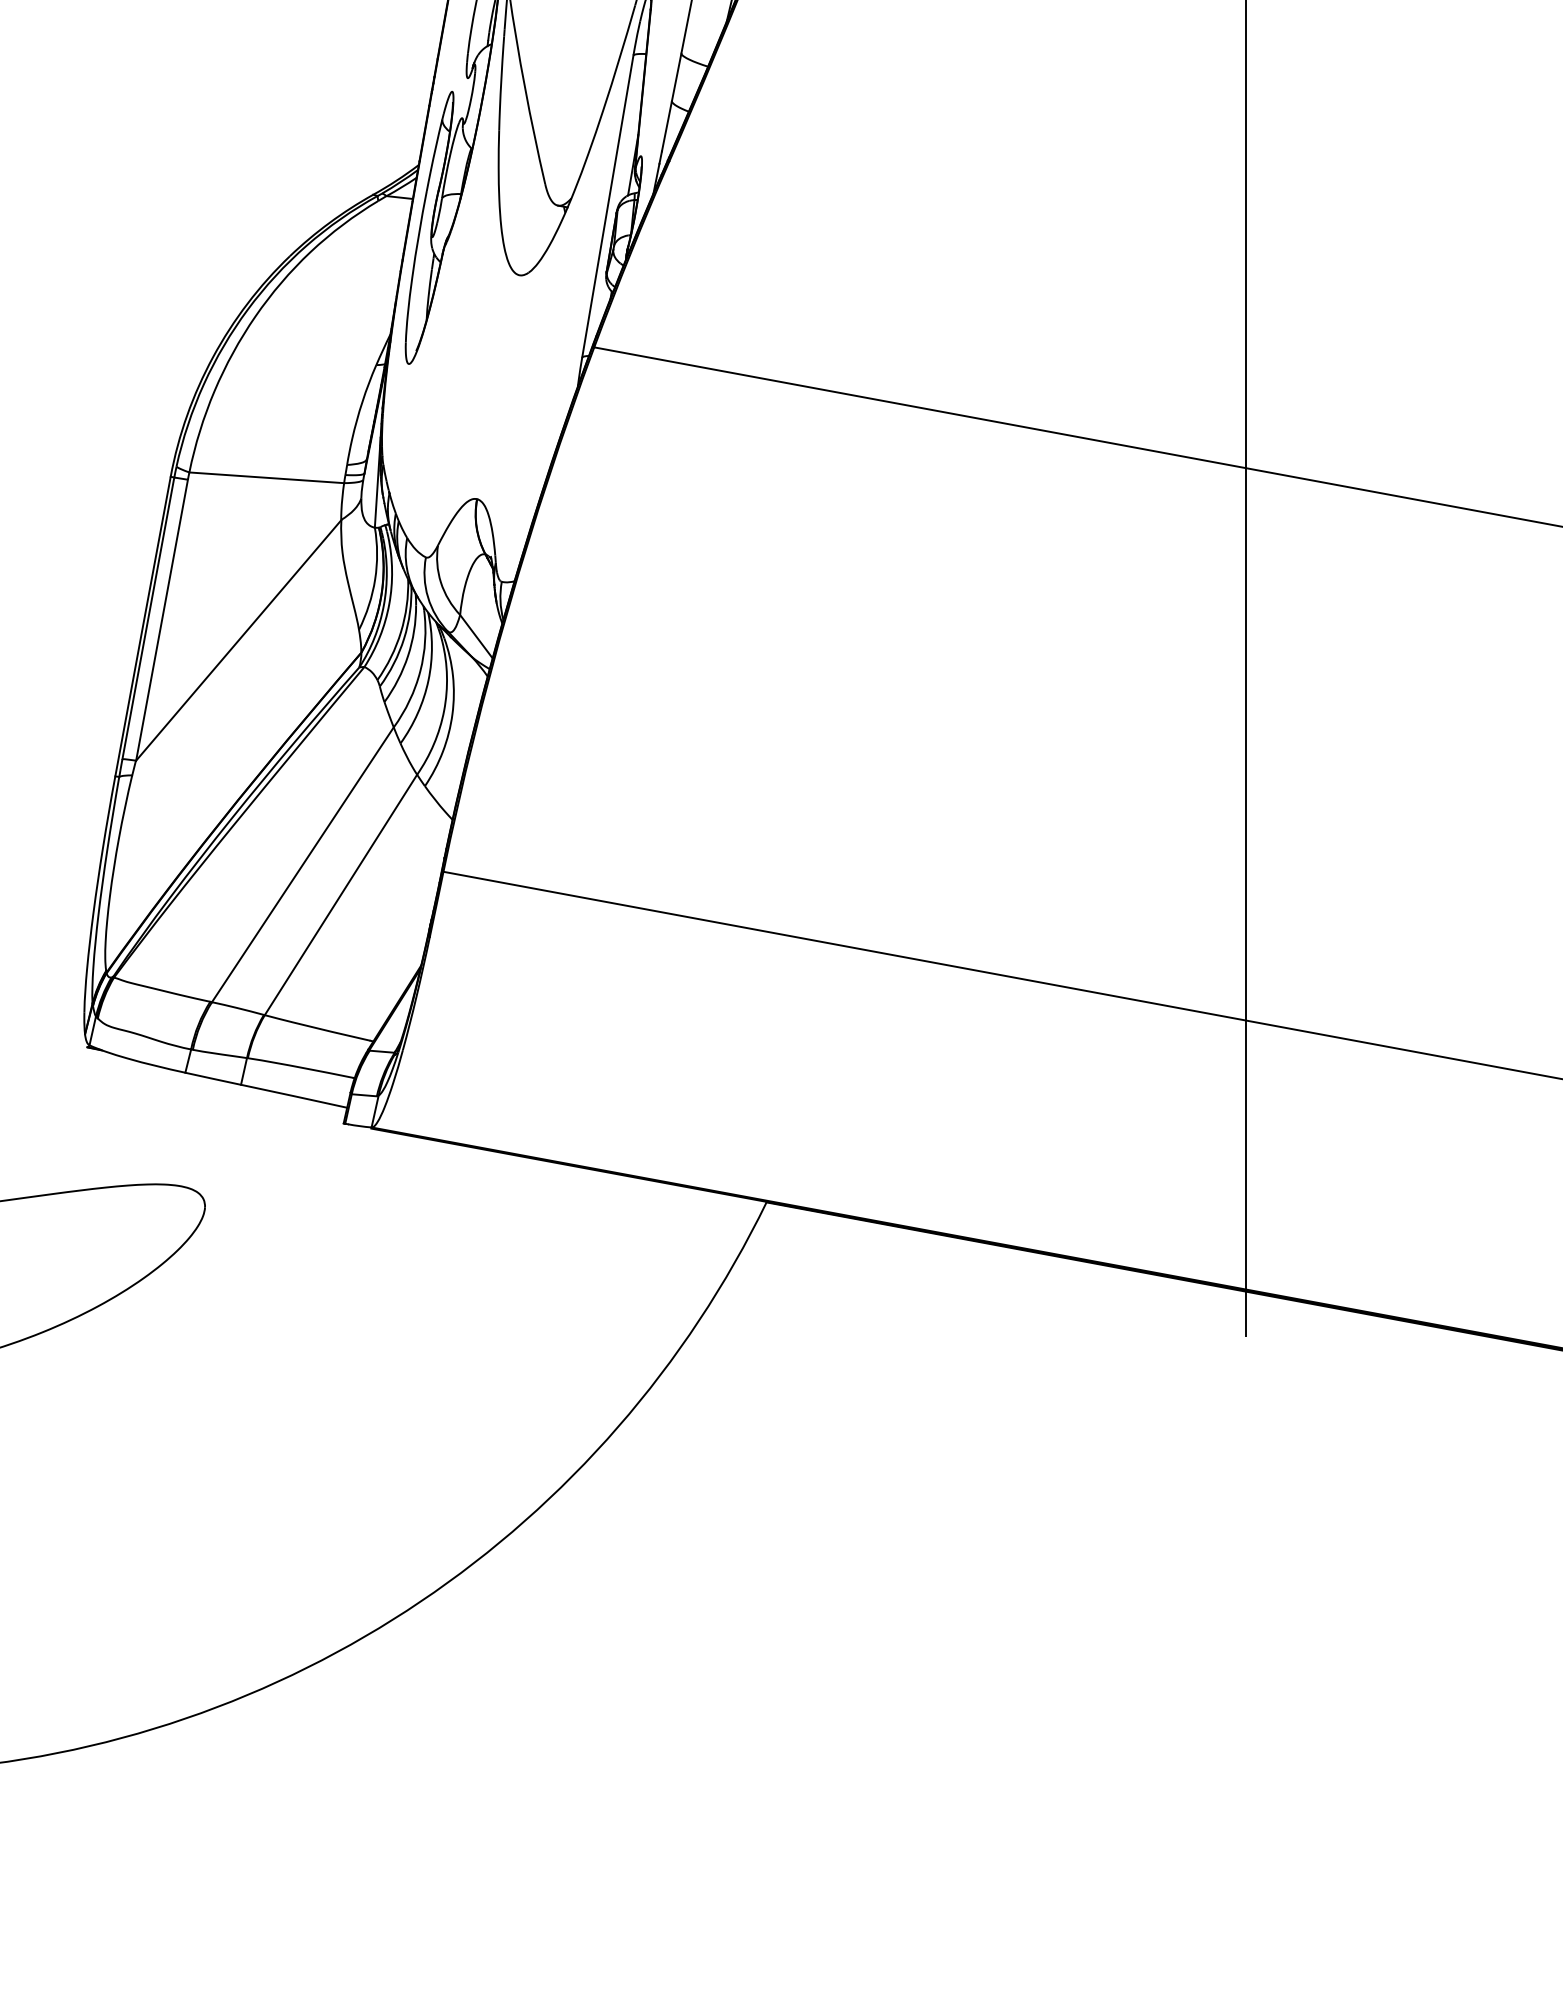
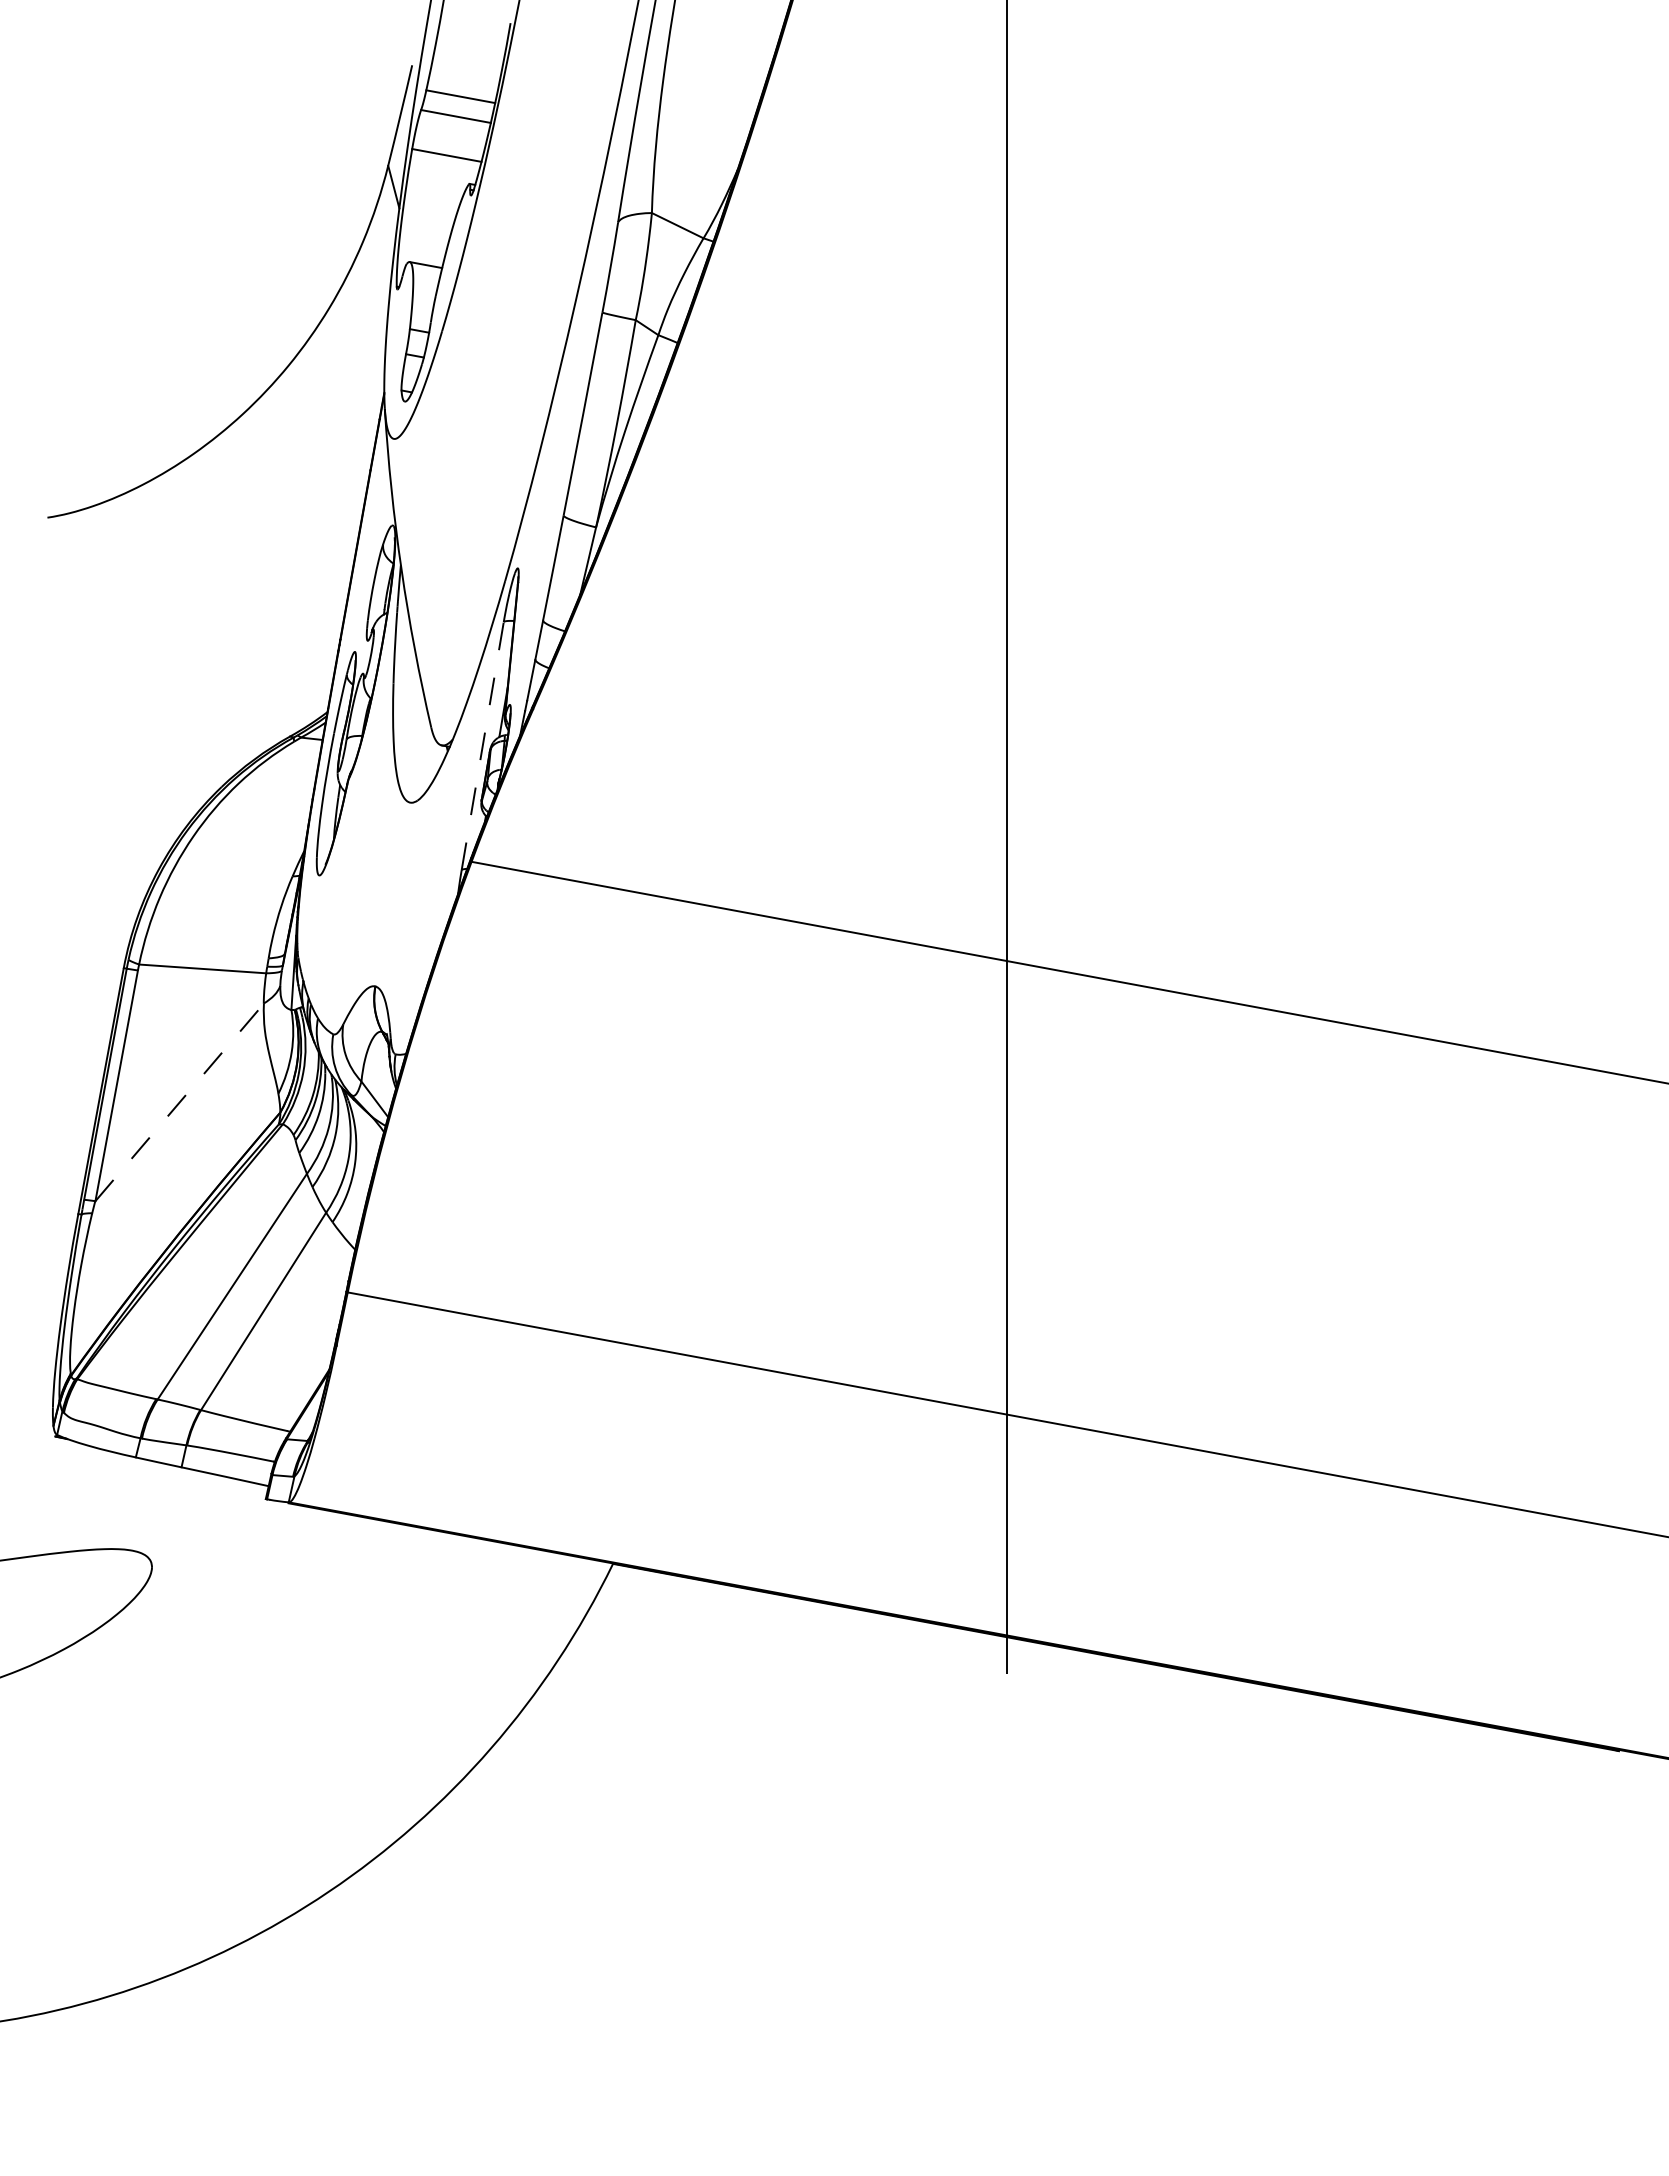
line: (607, 206) -> (482, 746), solid -> dashed
line: (238, 640) -> (179, 1102), solid -> dashed

